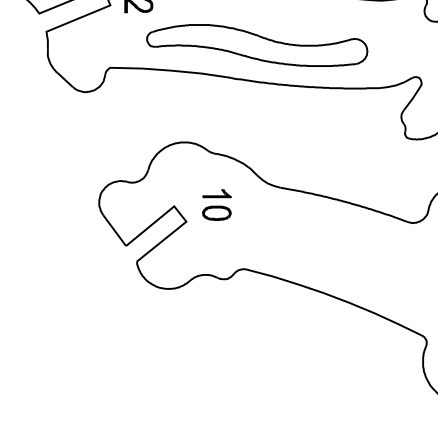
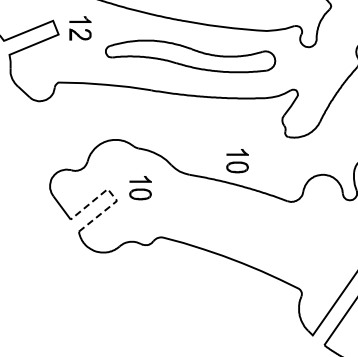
part: (257, 45) -> (190, 56), moved
part: (342, 170) -> (237, 161), added
line: (180, 214) -> (112, 195), solid -> dashed

